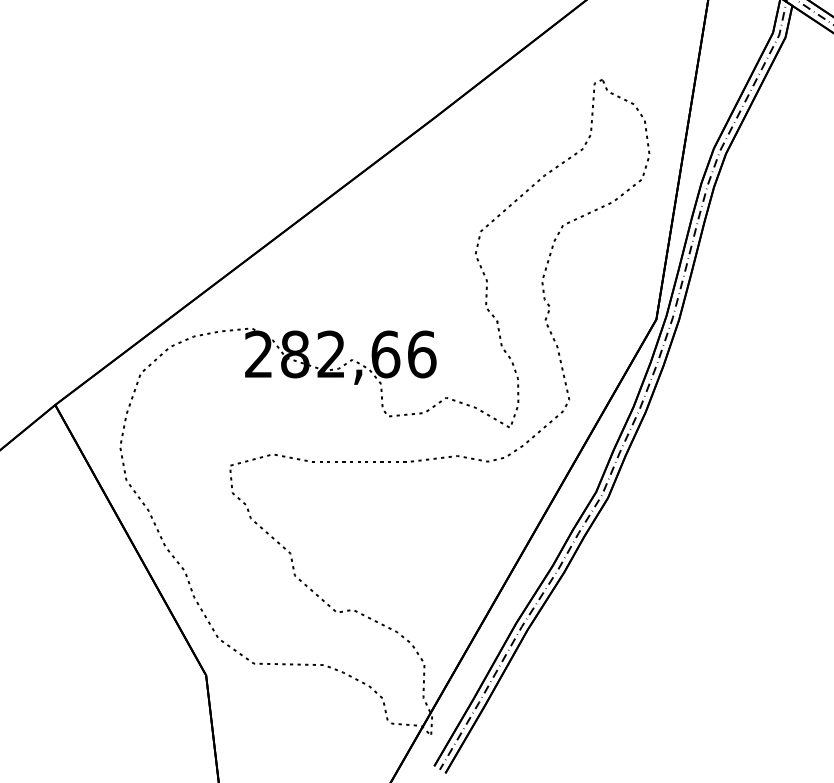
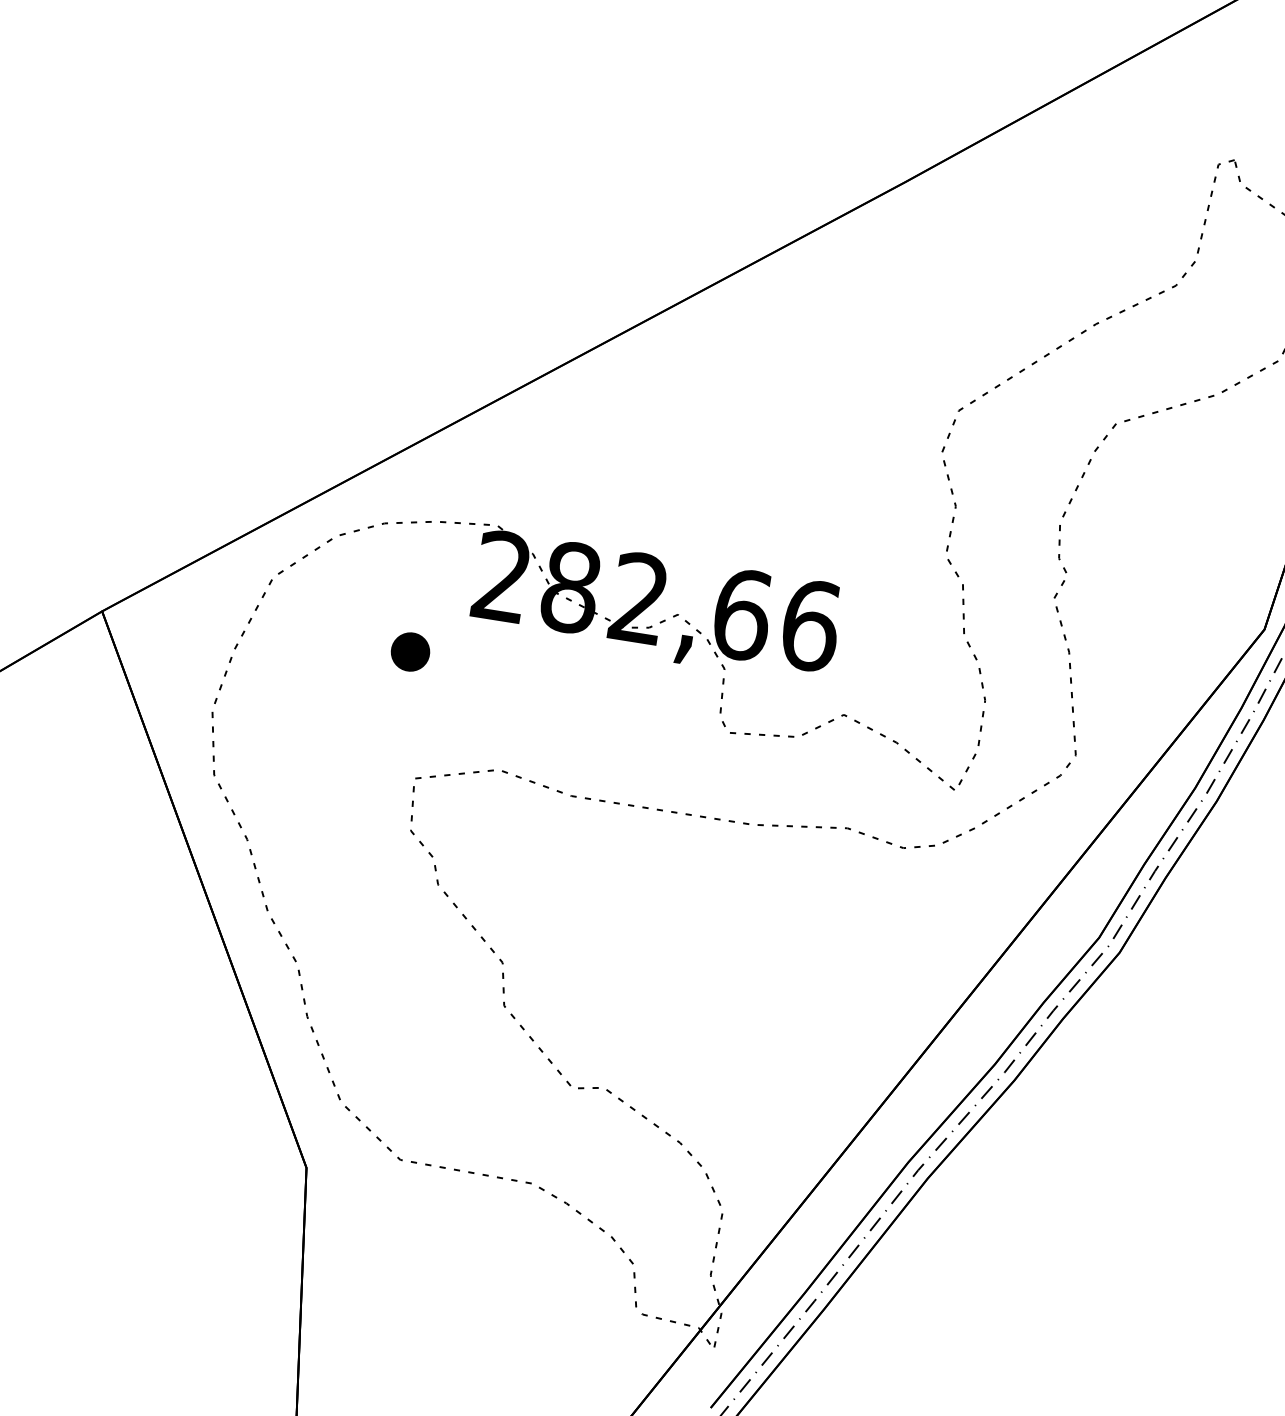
part: (217, 400) -> (410, 651), added

